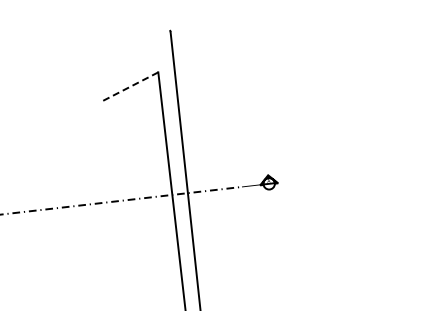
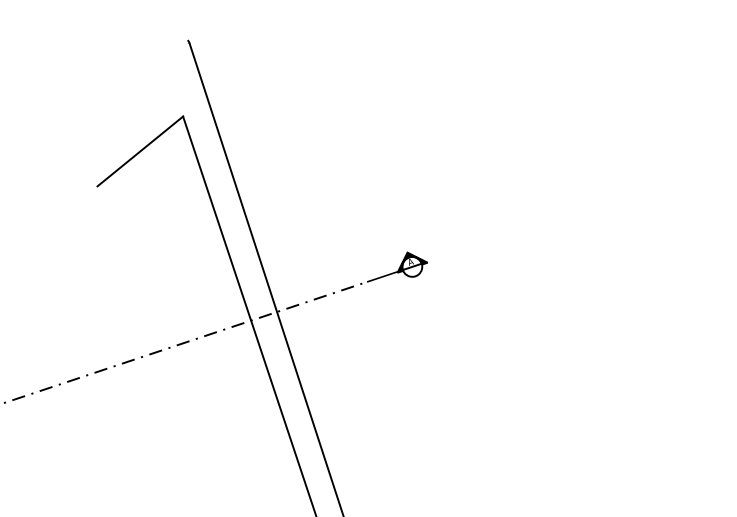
line: (130, 86) -> (140, 150), dashed -> solid

